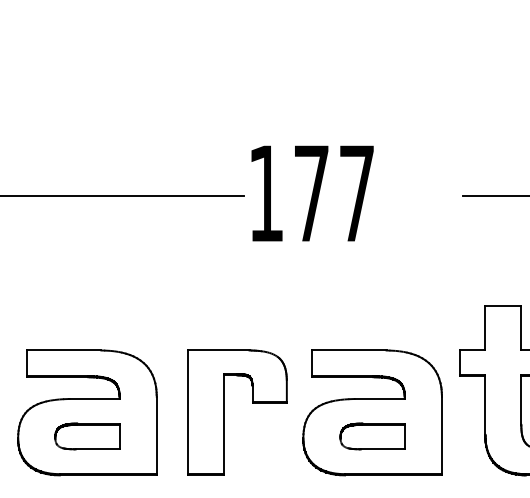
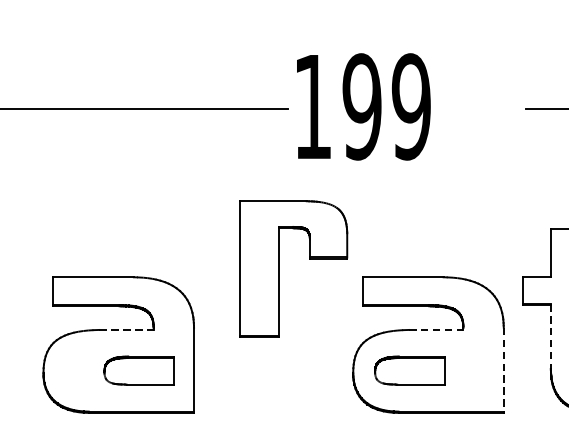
text: (333, 193) -> (385, 106), 177 -> 199
line: (95, 398) -> (127, 329), solid -> dashed
line: (380, 398) -> (437, 329), solid -> dashed
line: (485, 404) -> (551, 335), solid -> dashed
part: (224, 412) -> (279, 268), moved
line: (441, 435) -> (503, 369), solid -> dashed
part: (87, 436) -> (139, 370), moved
part: (372, 436) -> (409, 370), moved

